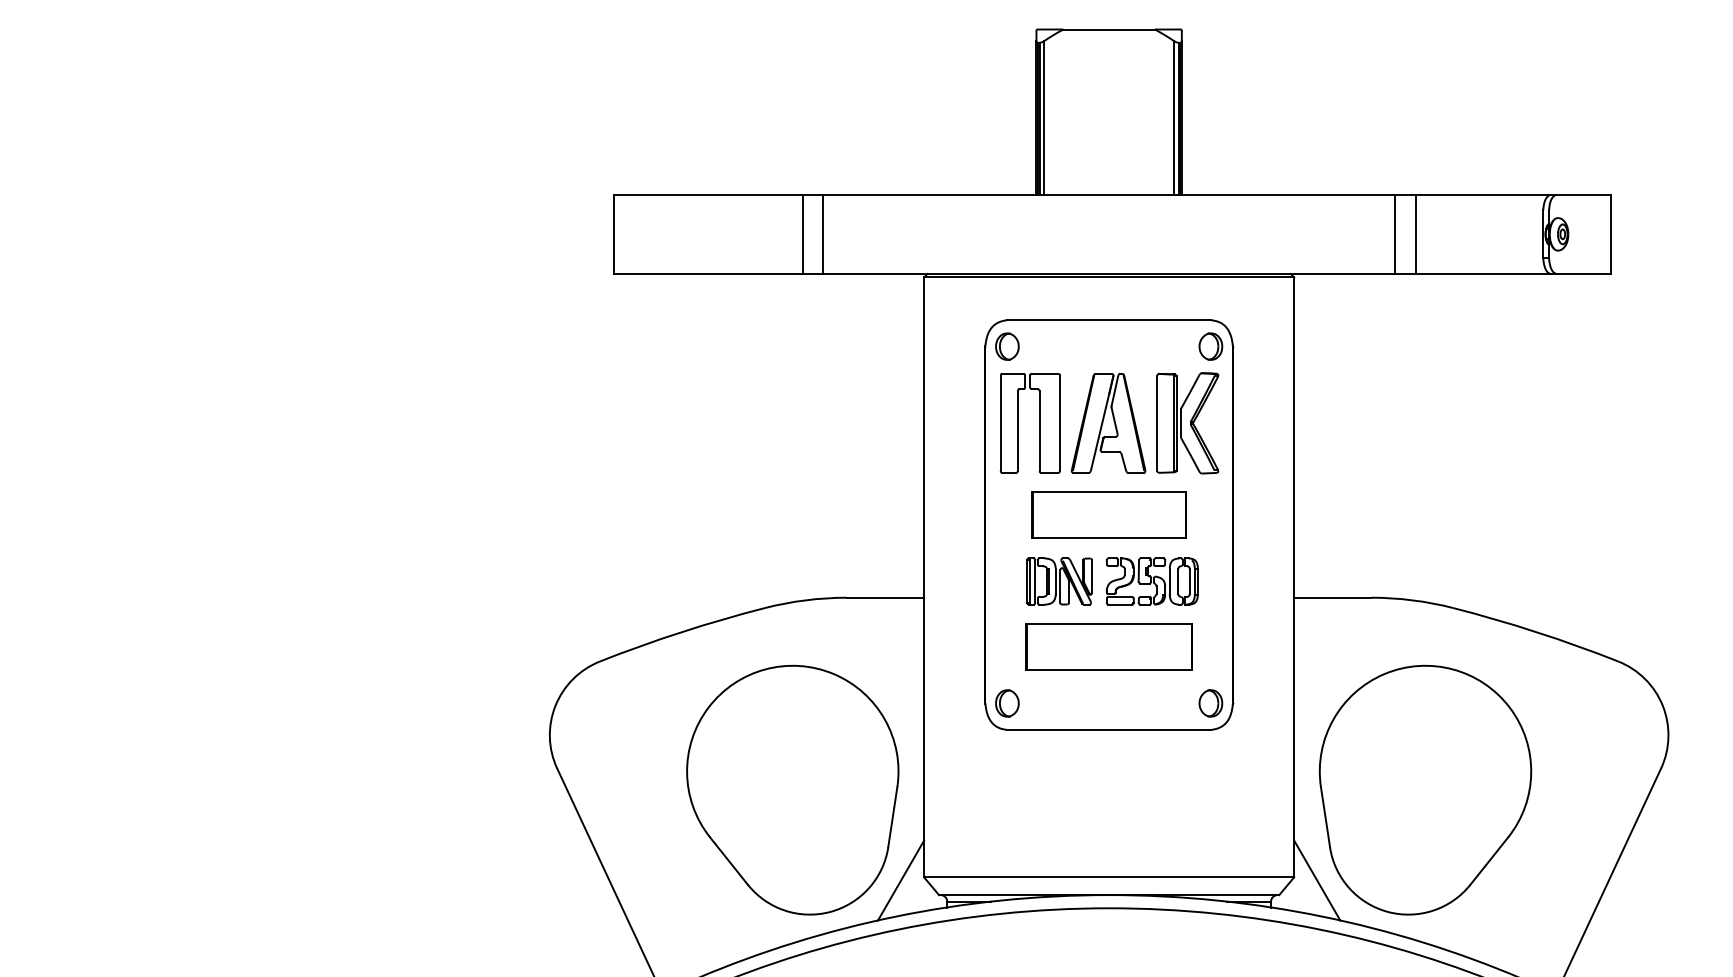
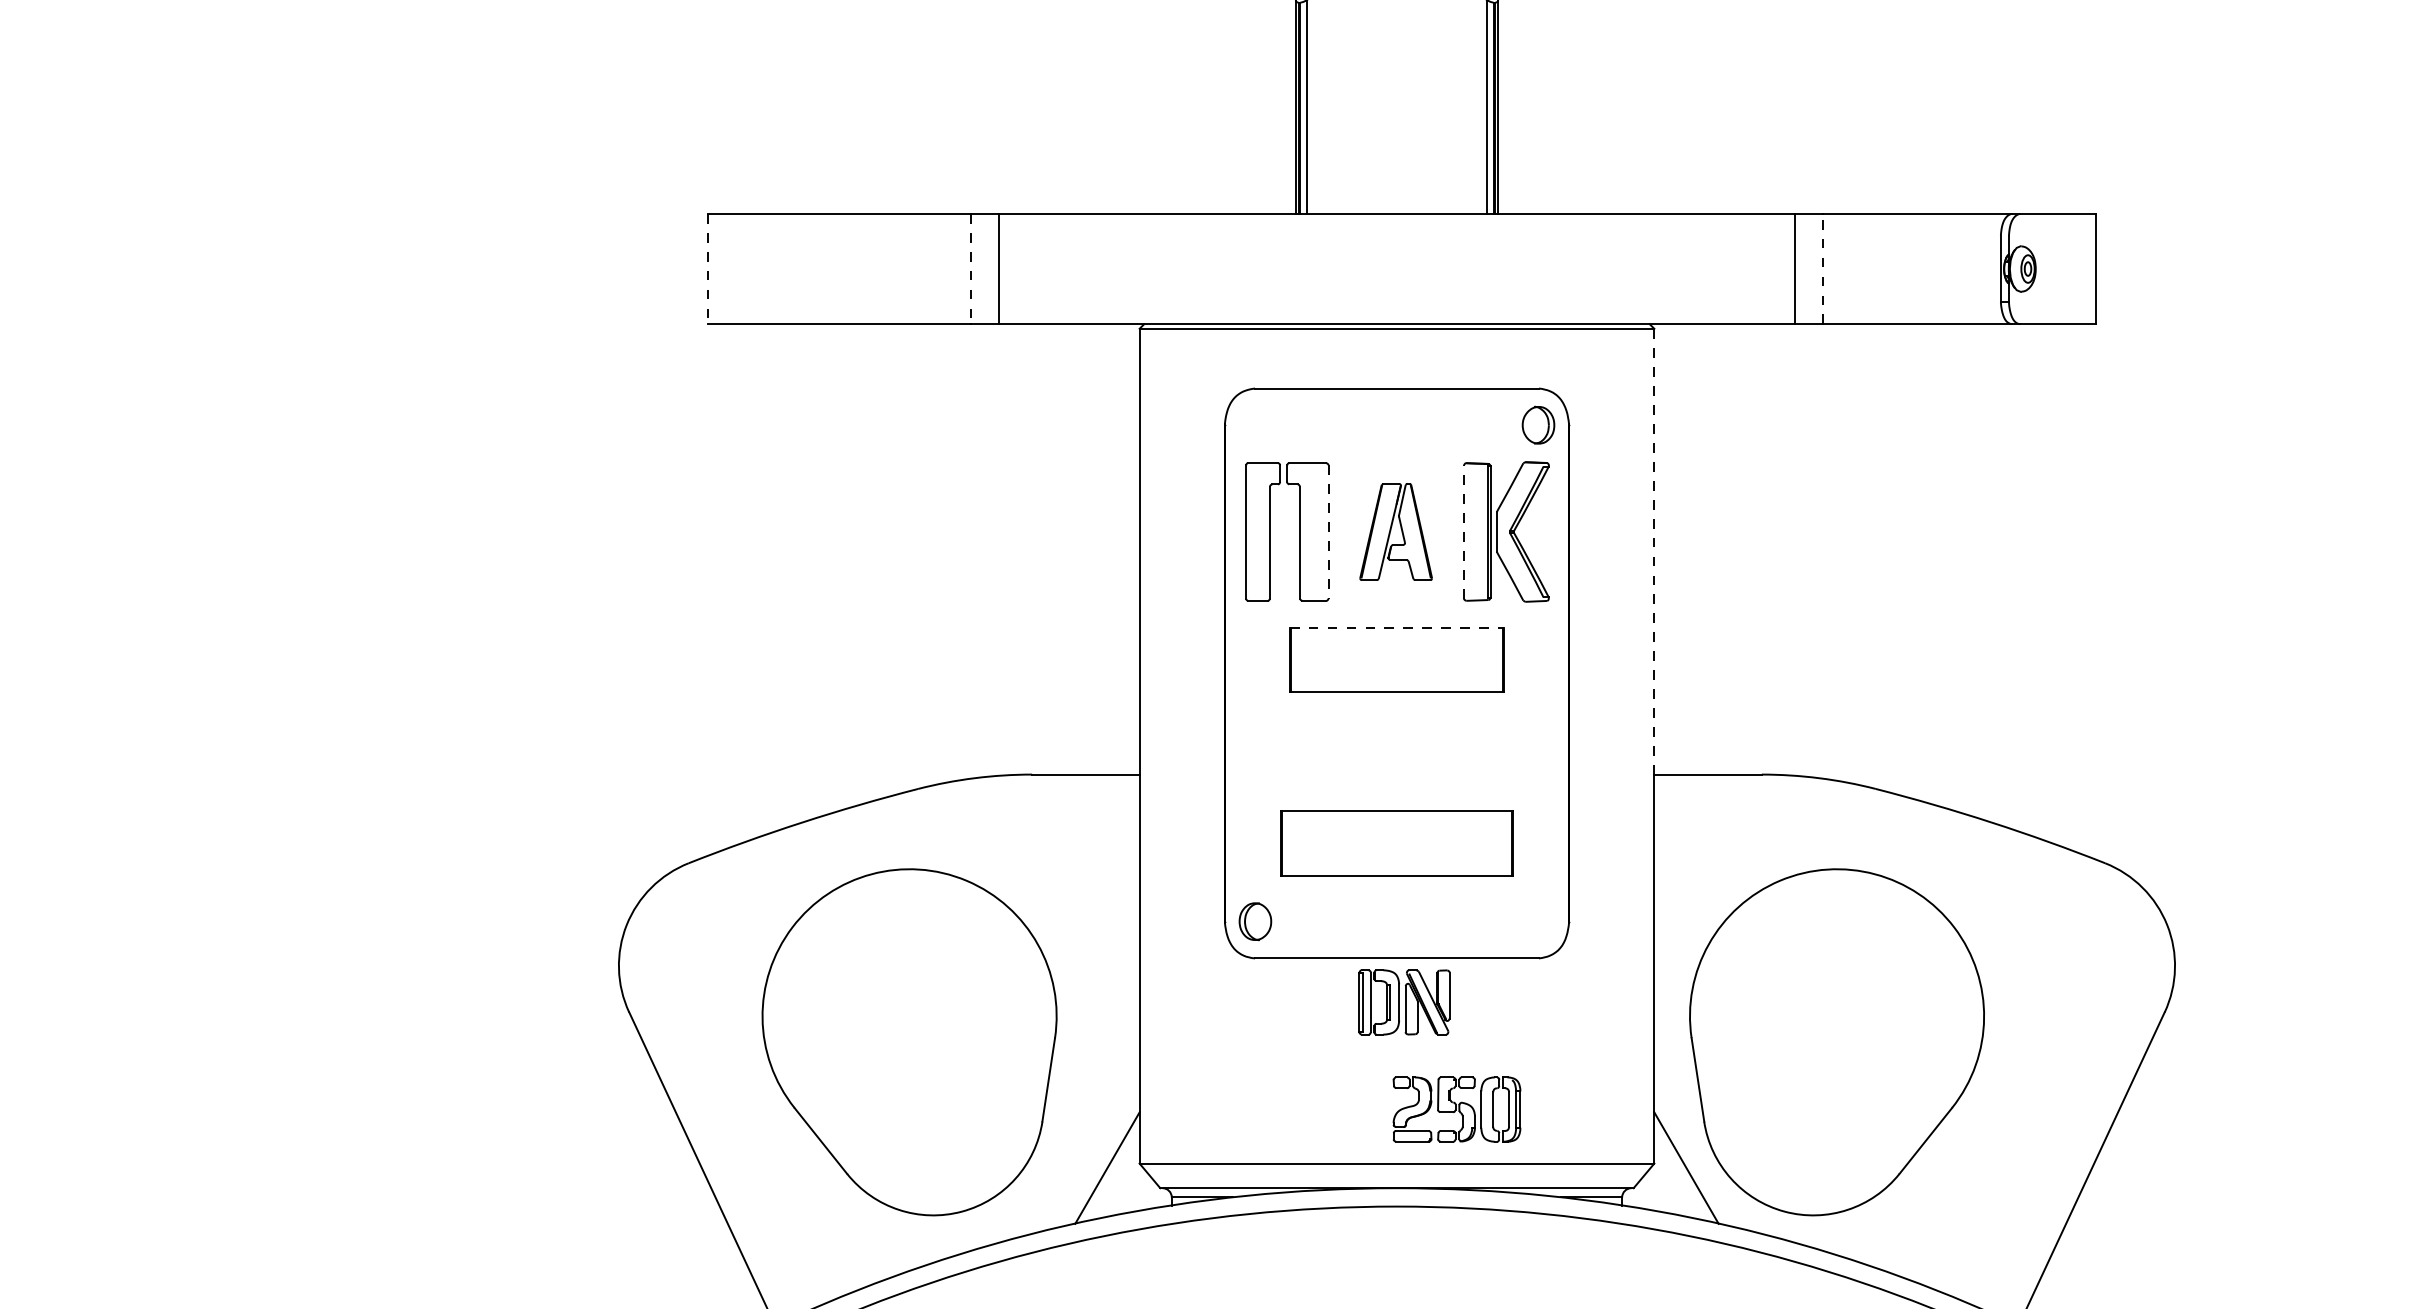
line: (613, 234) -> (707, 269), solid -> dashed
line: (802, 234) -> (970, 269), solid -> dashed
line: (1415, 234) -> (1823, 269), solid -> dashed
part: (1007, 346) -> (1255, 425), removed
line: (1060, 423) -> (1329, 532), solid -> dashed
part: (1108, 423) -> (1396, 532), size x0.7
line: (1157, 423) -> (1464, 532), solid -> dashed
line: (1294, 437) -> (1654, 551), solid -> dashed
line: (1109, 492) -> (1397, 628), solid -> dashed
part: (1059, 581) -> (1404, 1002), moved
part: (1151, 581) -> (1455, 1109), moved
part: (1210, 703) -> (1537, 921), removed
part: (792, 789) -> (909, 1041), moved

